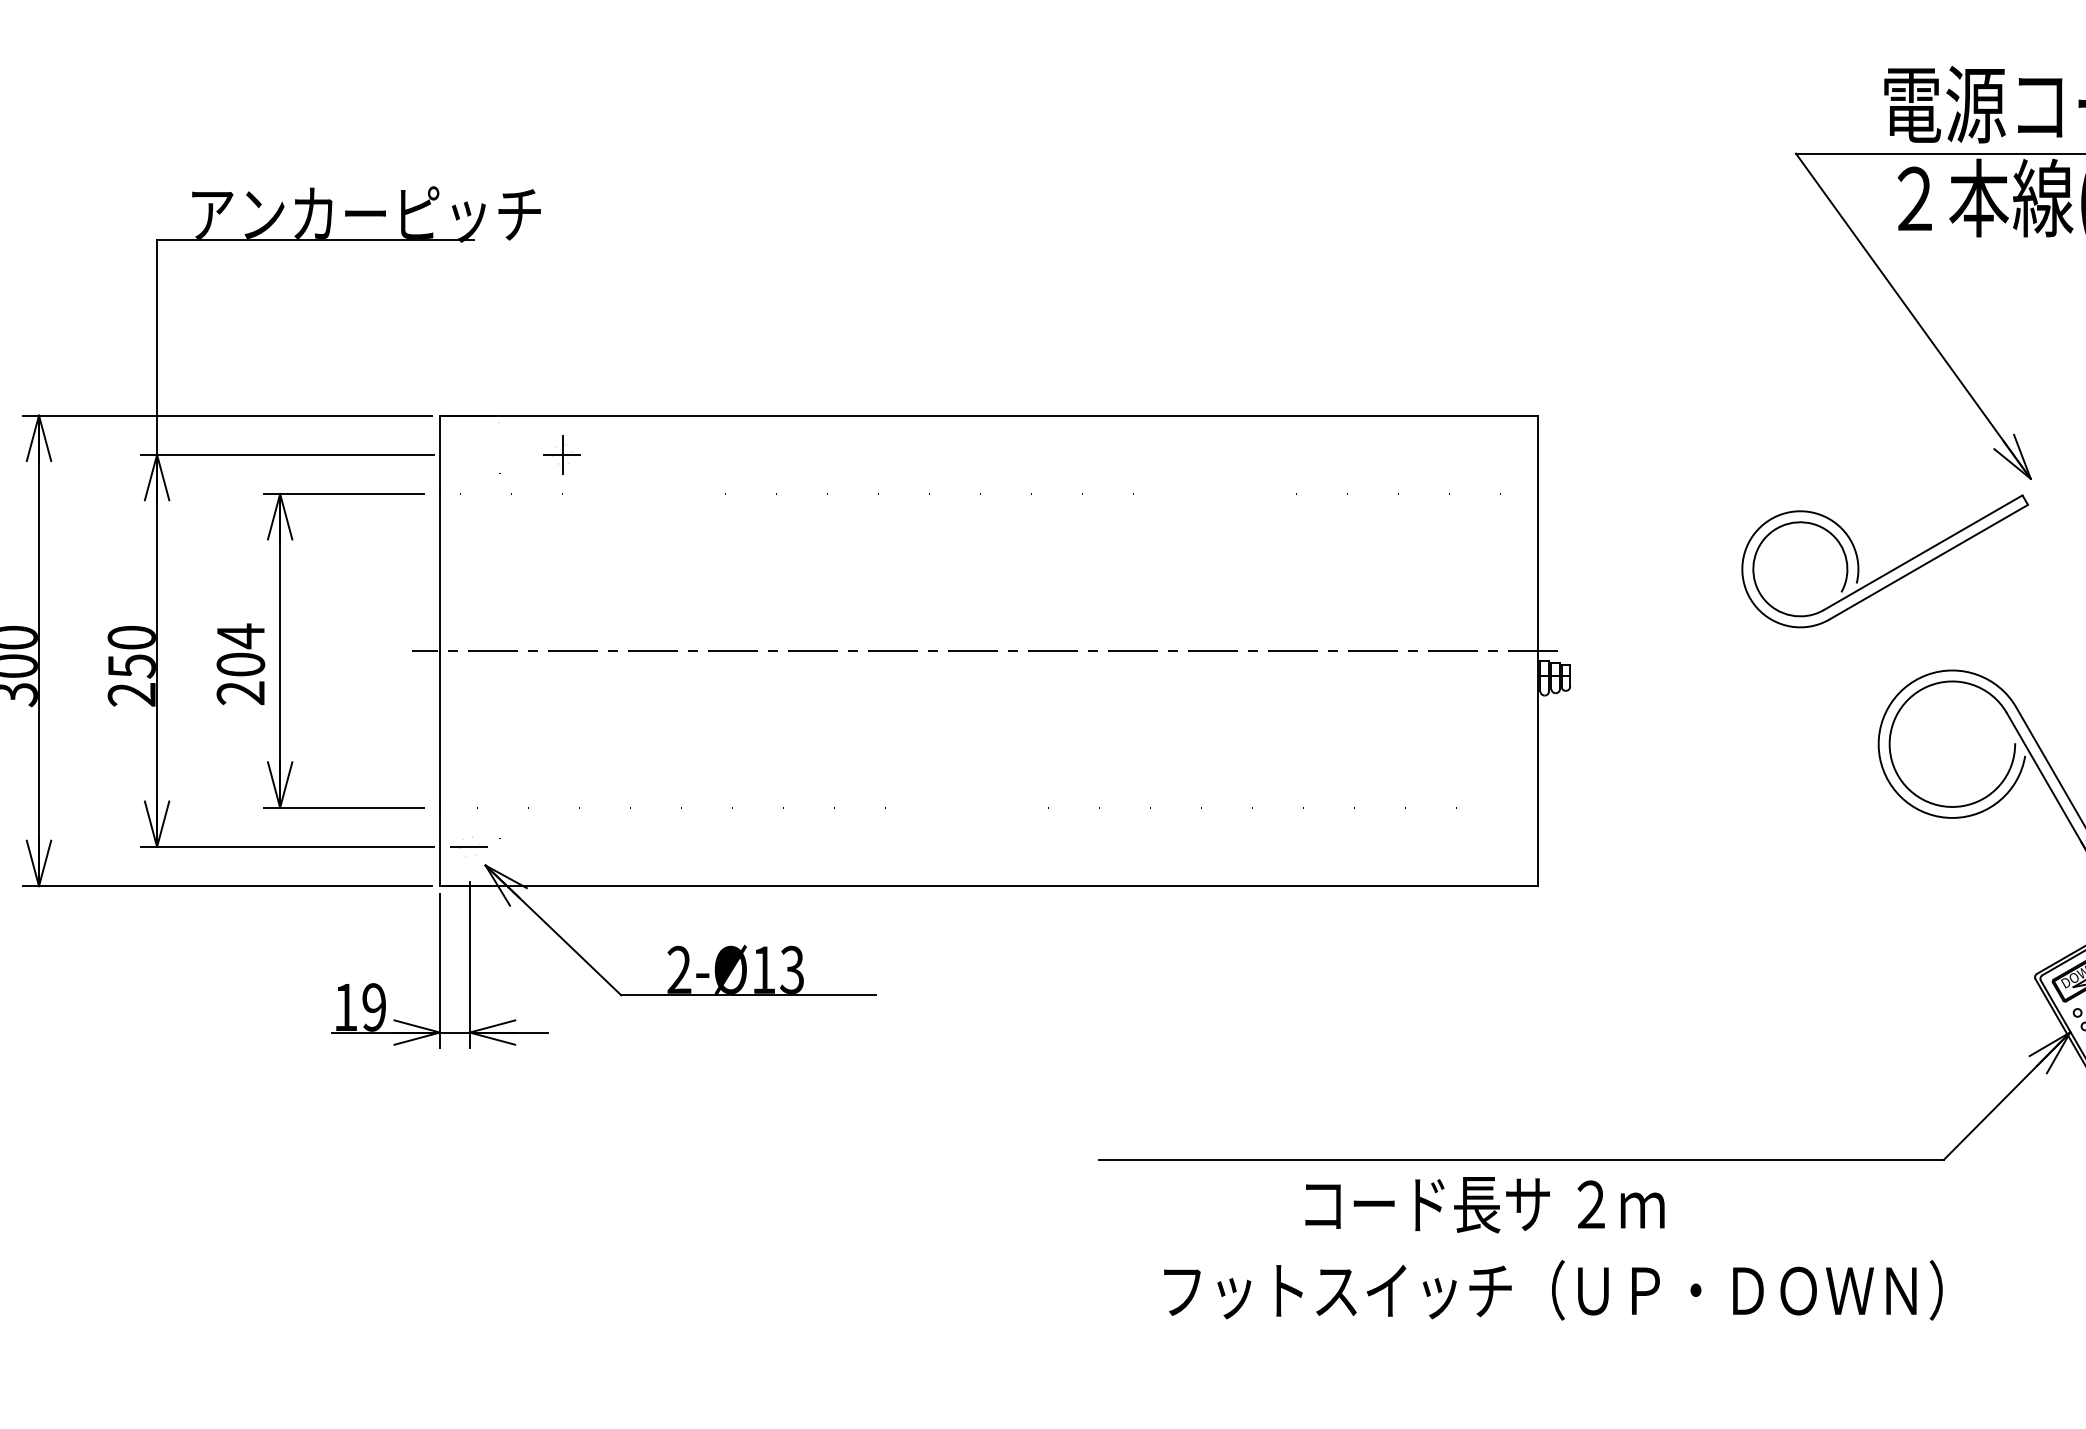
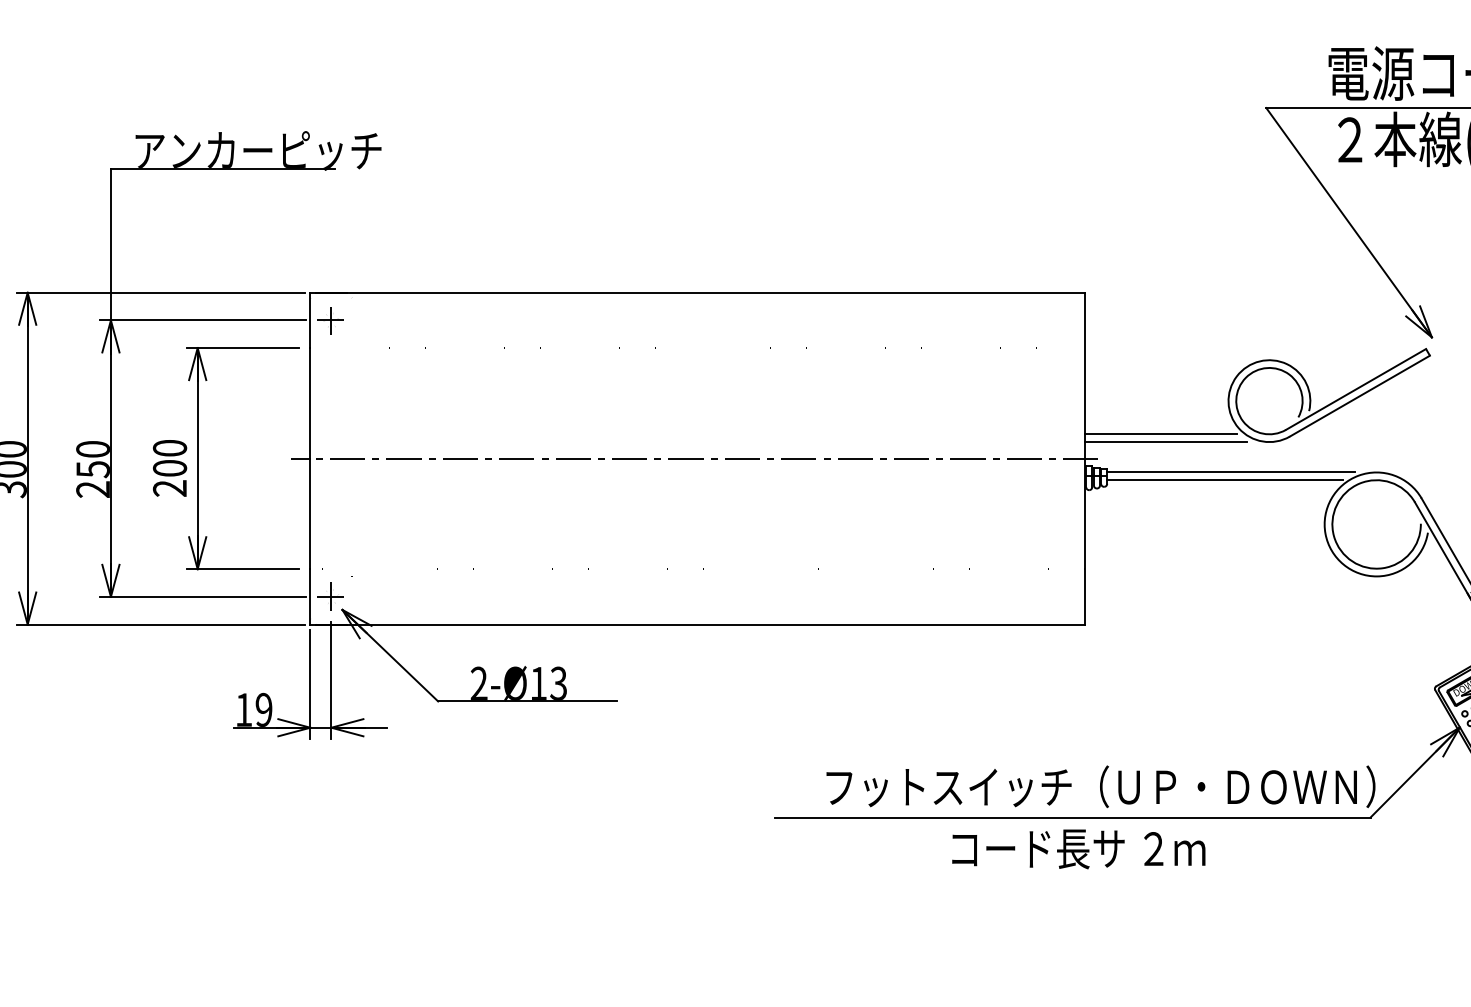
part: (561, 454) -> (330, 320), moved
line: (1645, 616) -> (1160, 434), added
line: (1653, 627) -> (1165, 442), added
text: (240, 636) -> (169, 448), 204 -> 200
line: (1746, 670) -> (1231, 472), added
line: (1737, 681) -> (1225, 480), added
line: (469, 846) -> (331, 596), added
text: (1484, 1205) -> (1078, 849), moved
text: (1553, 1290) -> (1101, 786), moved

